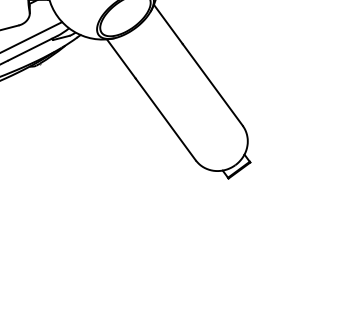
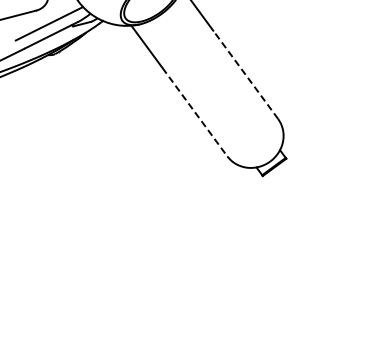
line: (212, 84) -> (245, 74), solid -> dashed
line: (165, 119) -> (194, 112), solid -> dashed

